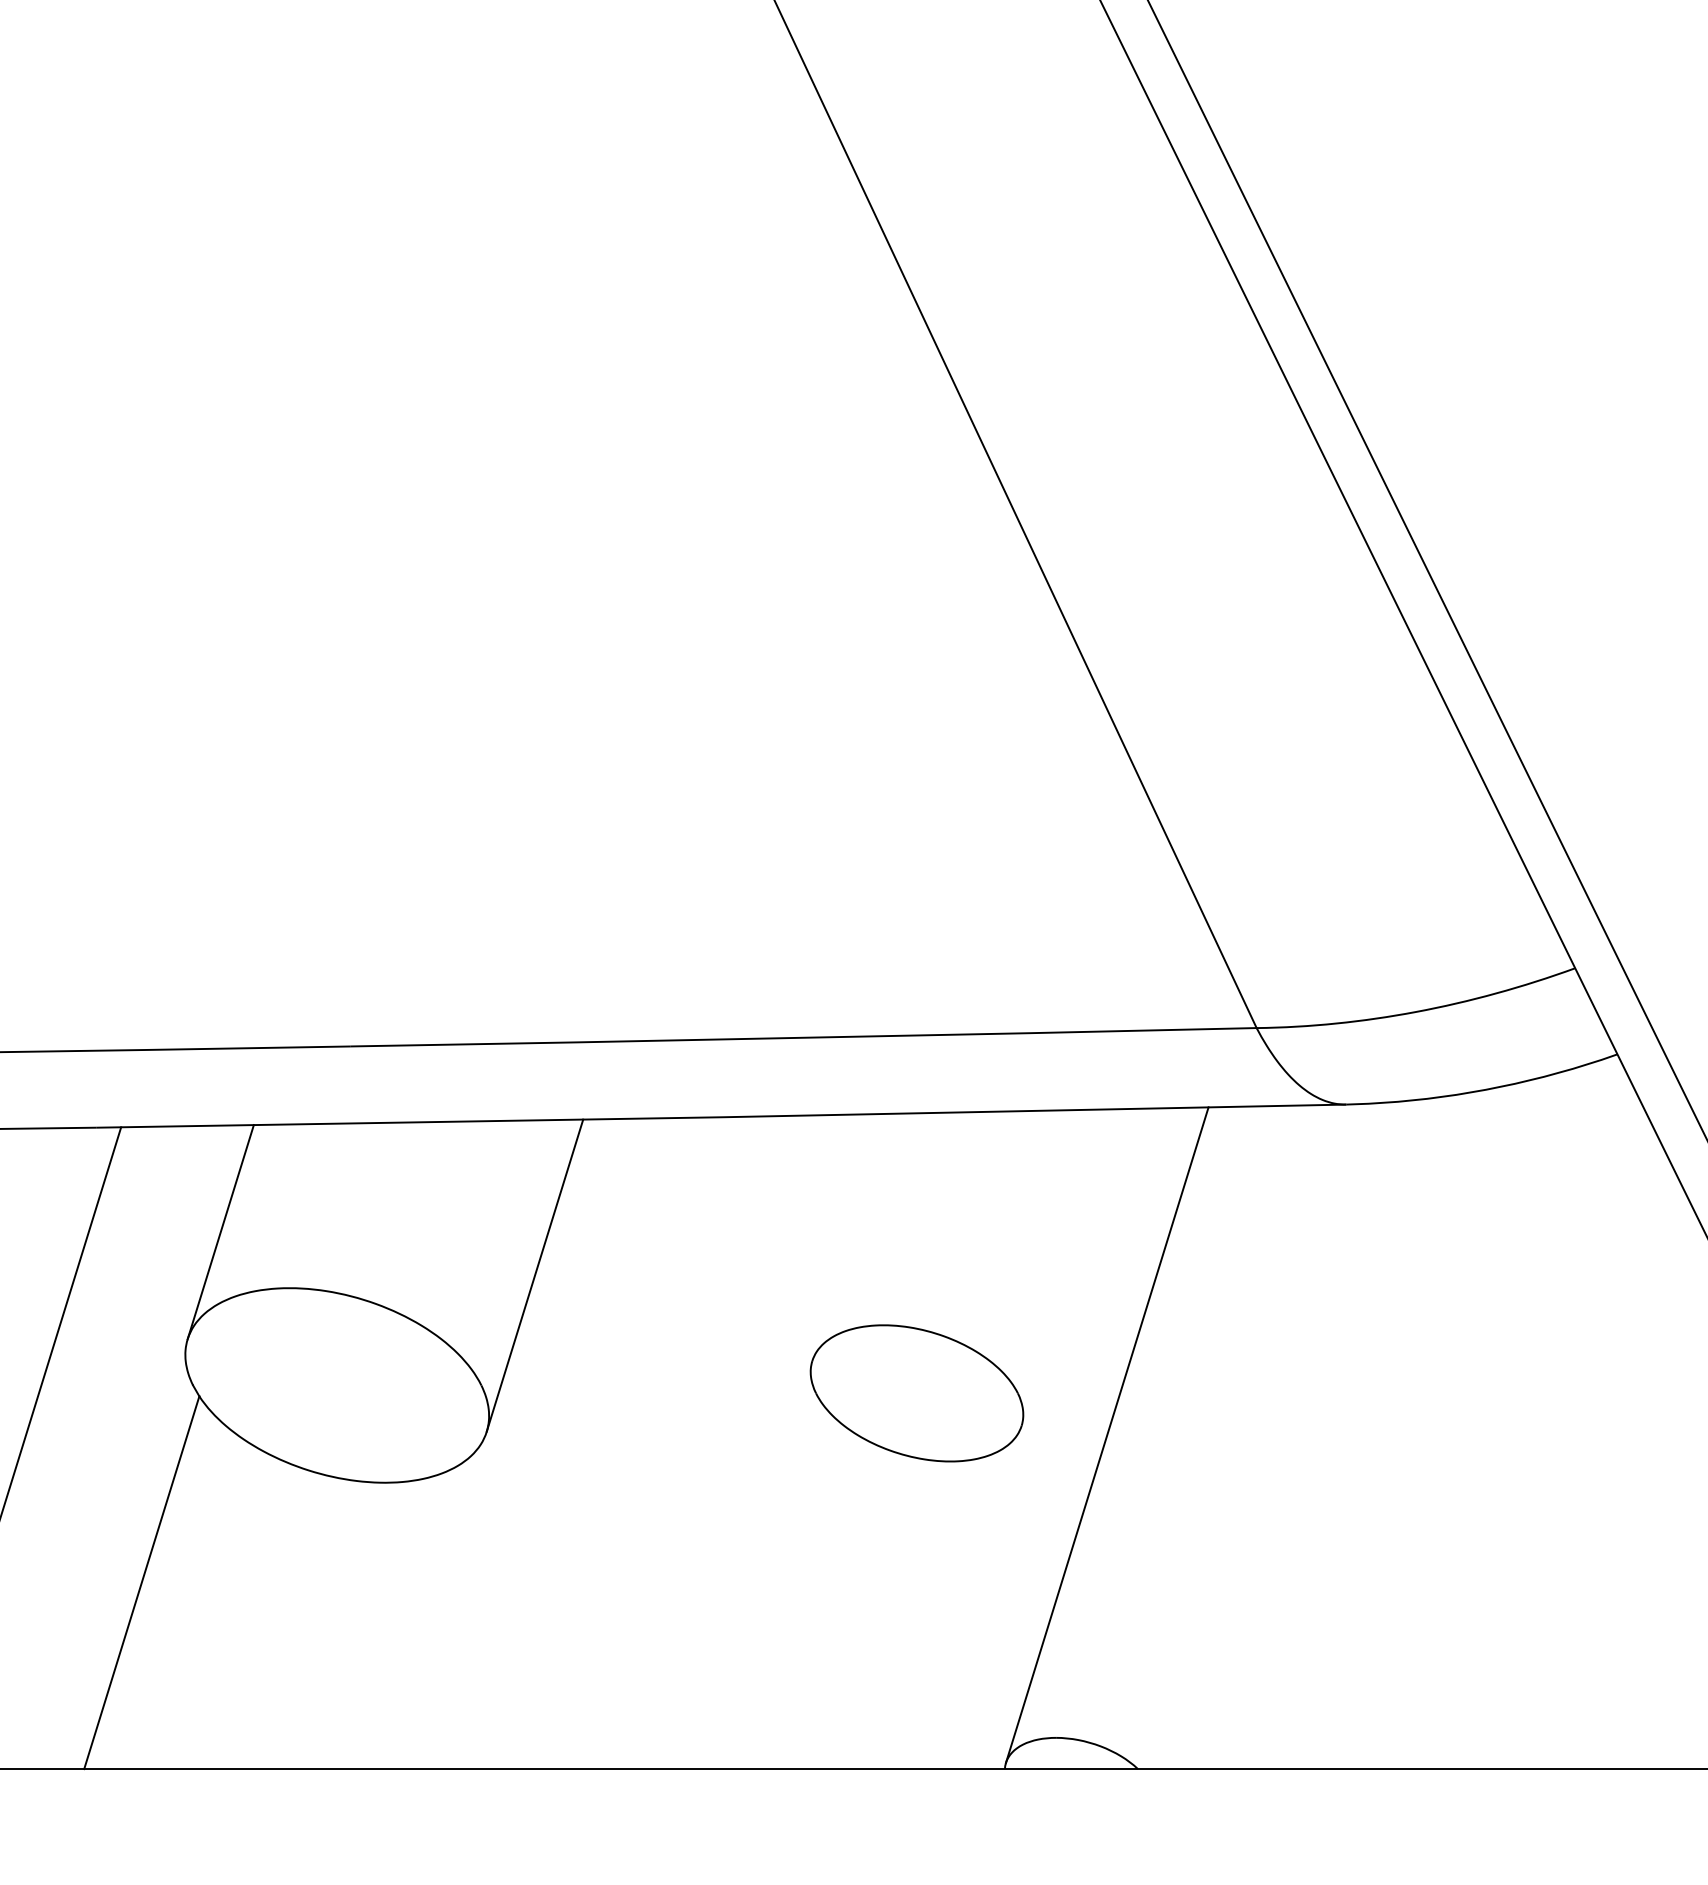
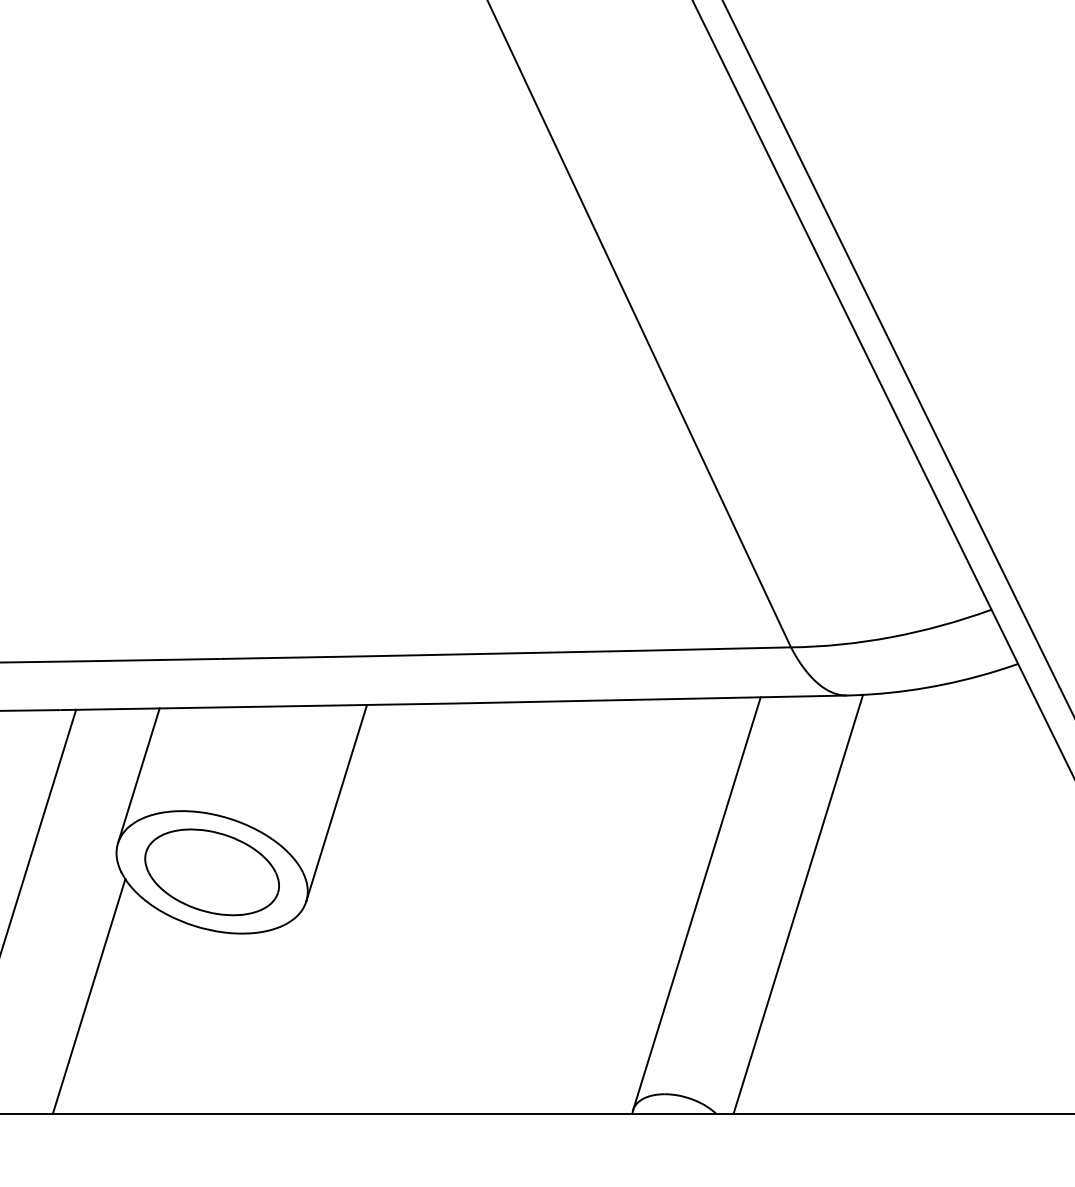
part: (915, 1393) -> (211, 872), moved
line: (1268, 1434) -> (798, 903), added

